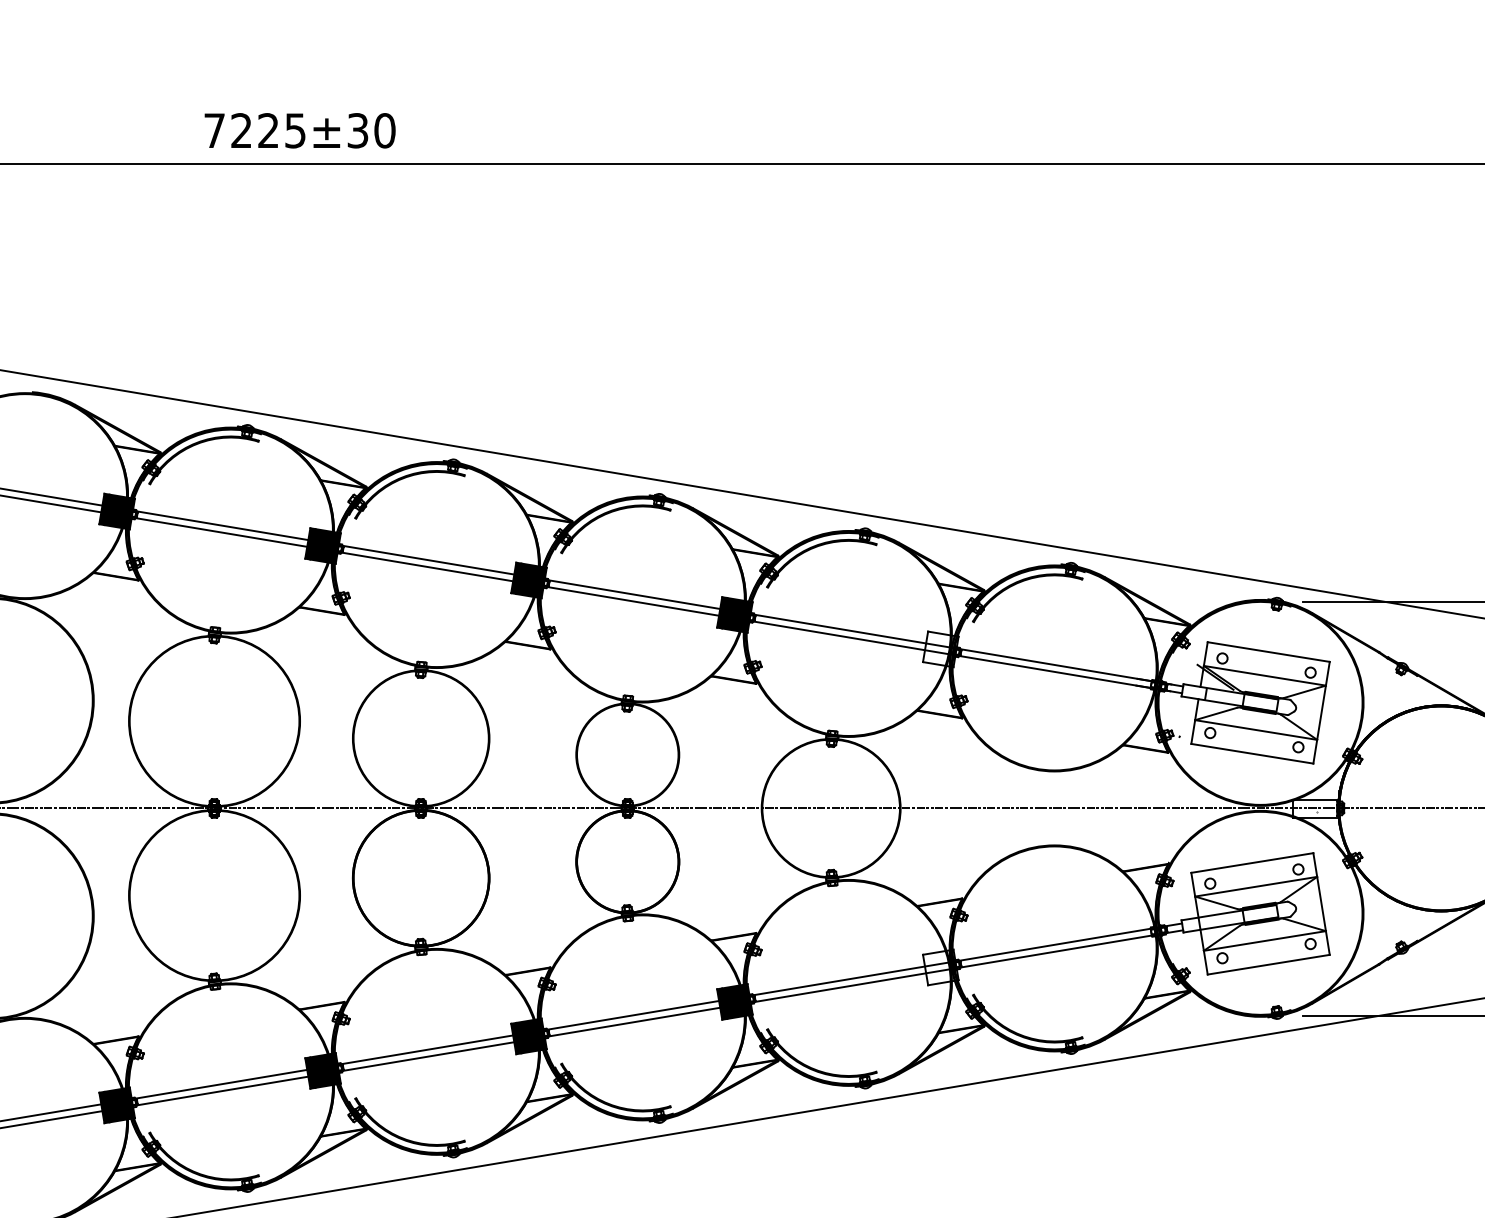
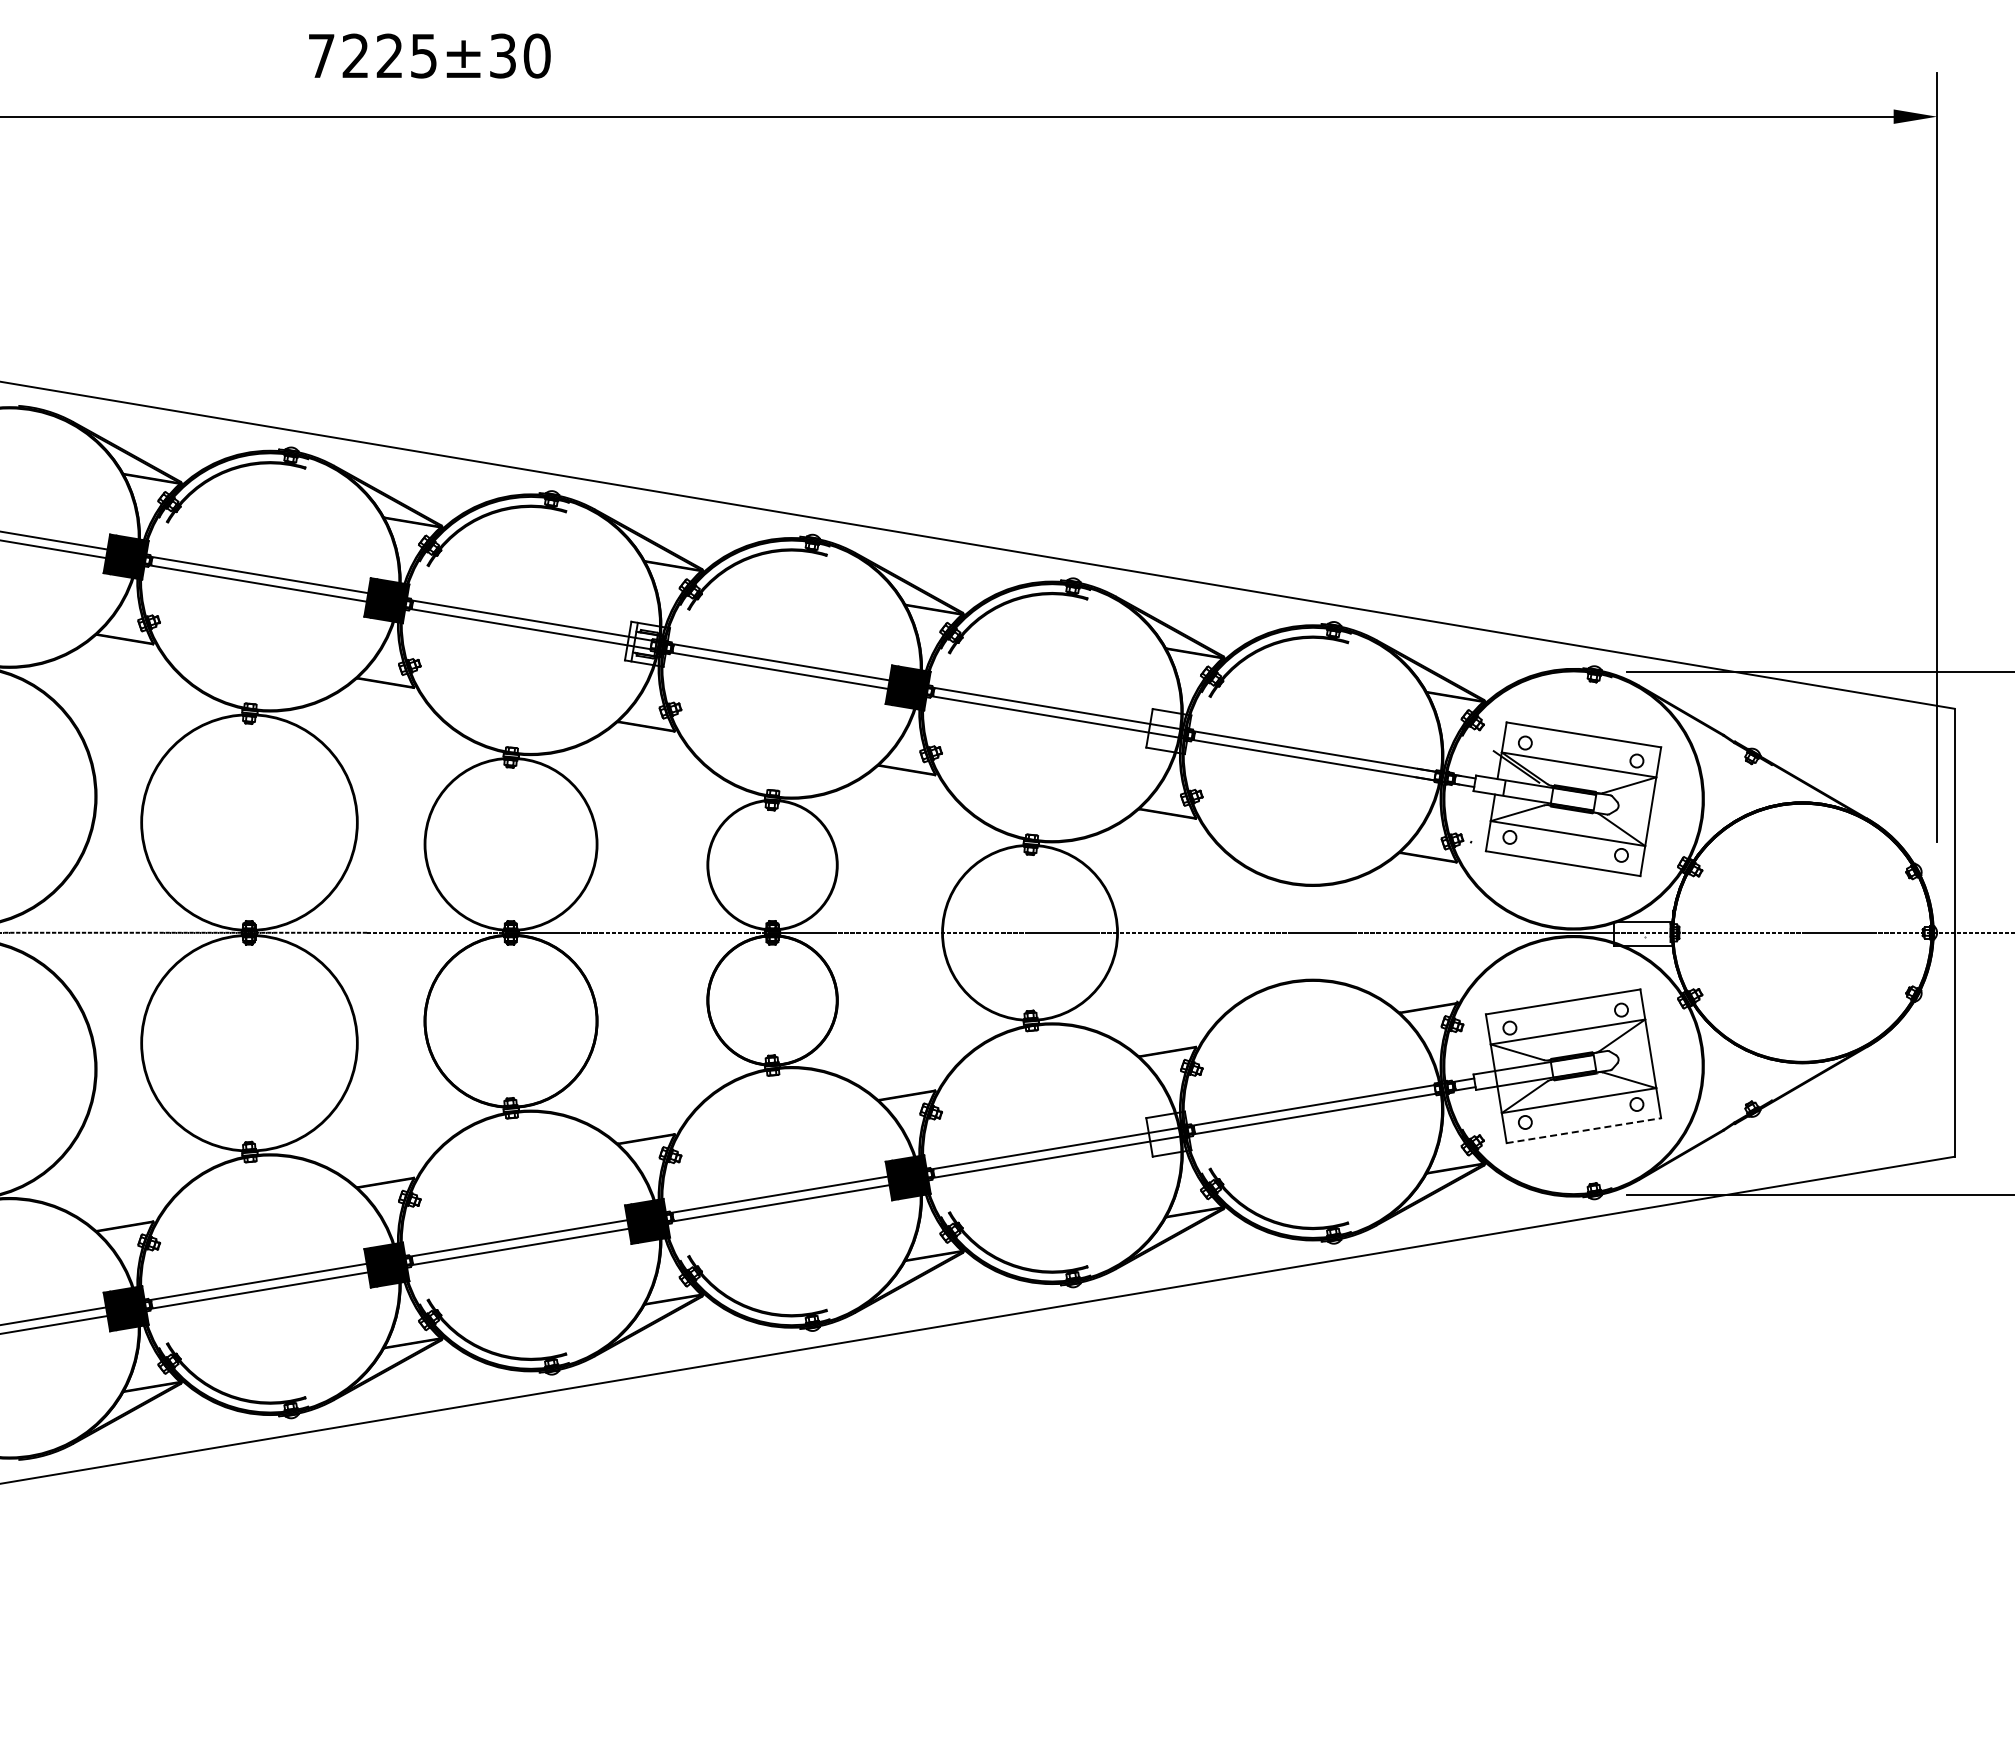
text: (299, 130) -> (429, 55), moved
fill: (528, 579) -> (647, 643), removed
line: (1269, 964) -> (1584, 1130), solid -> dashed

